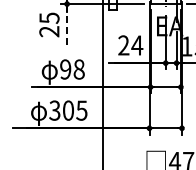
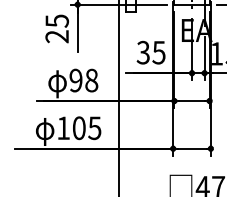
line: (67, 25) -> (78, 29), dashed -> solid
text: (130, 45) -> (151, 52), 24 -> 35
text: (54, 110) -> (63, 128), 305 -> 105

